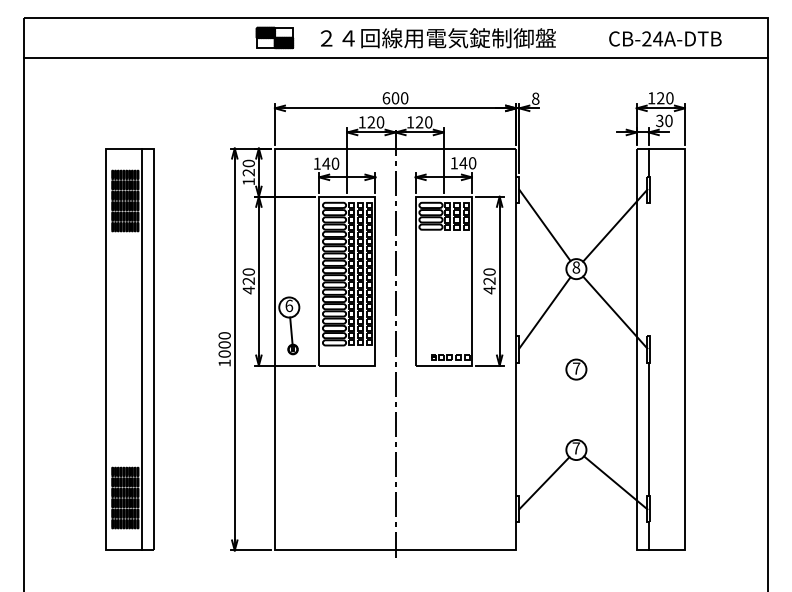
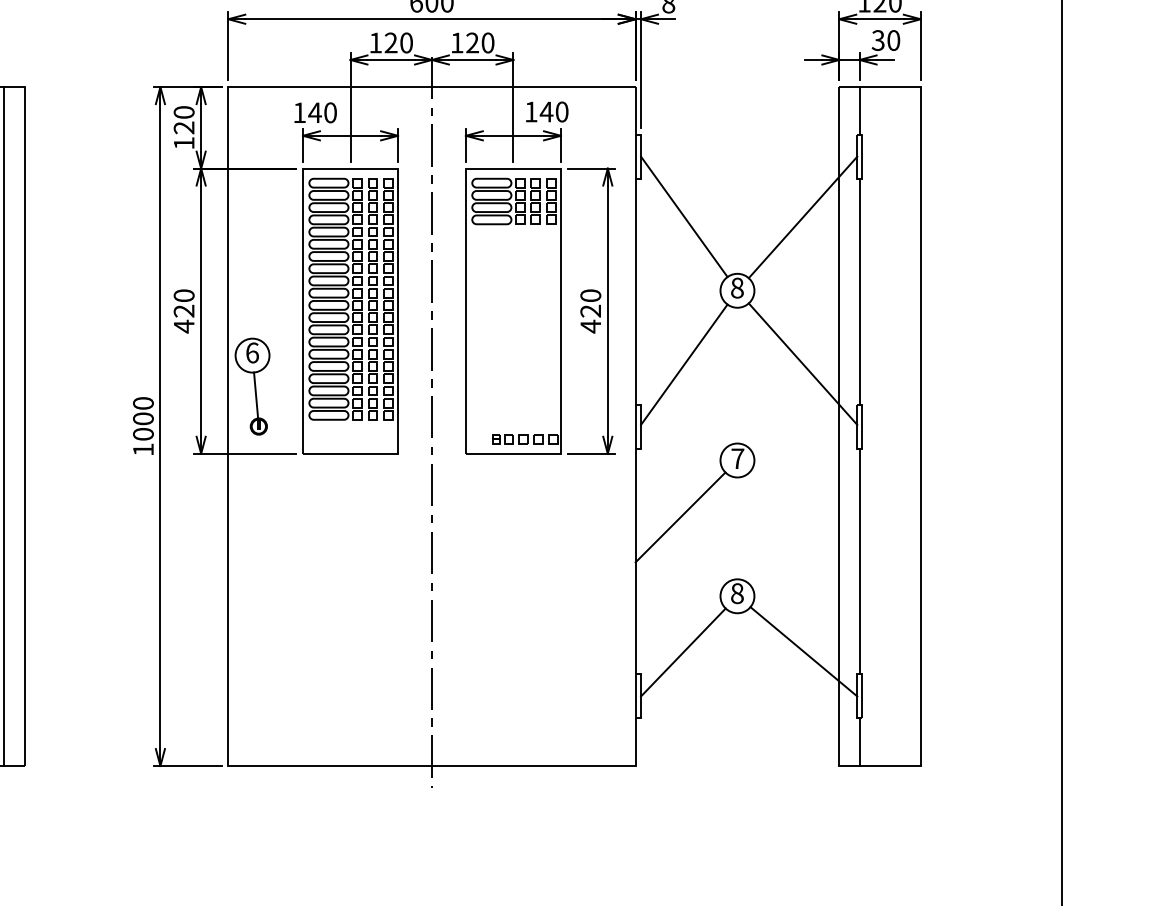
line: (648, 269) -> (859, 291), added
line: (542, 402) -> (680, 516), added
text: (576, 448) -> (737, 593), 7 -> 8

